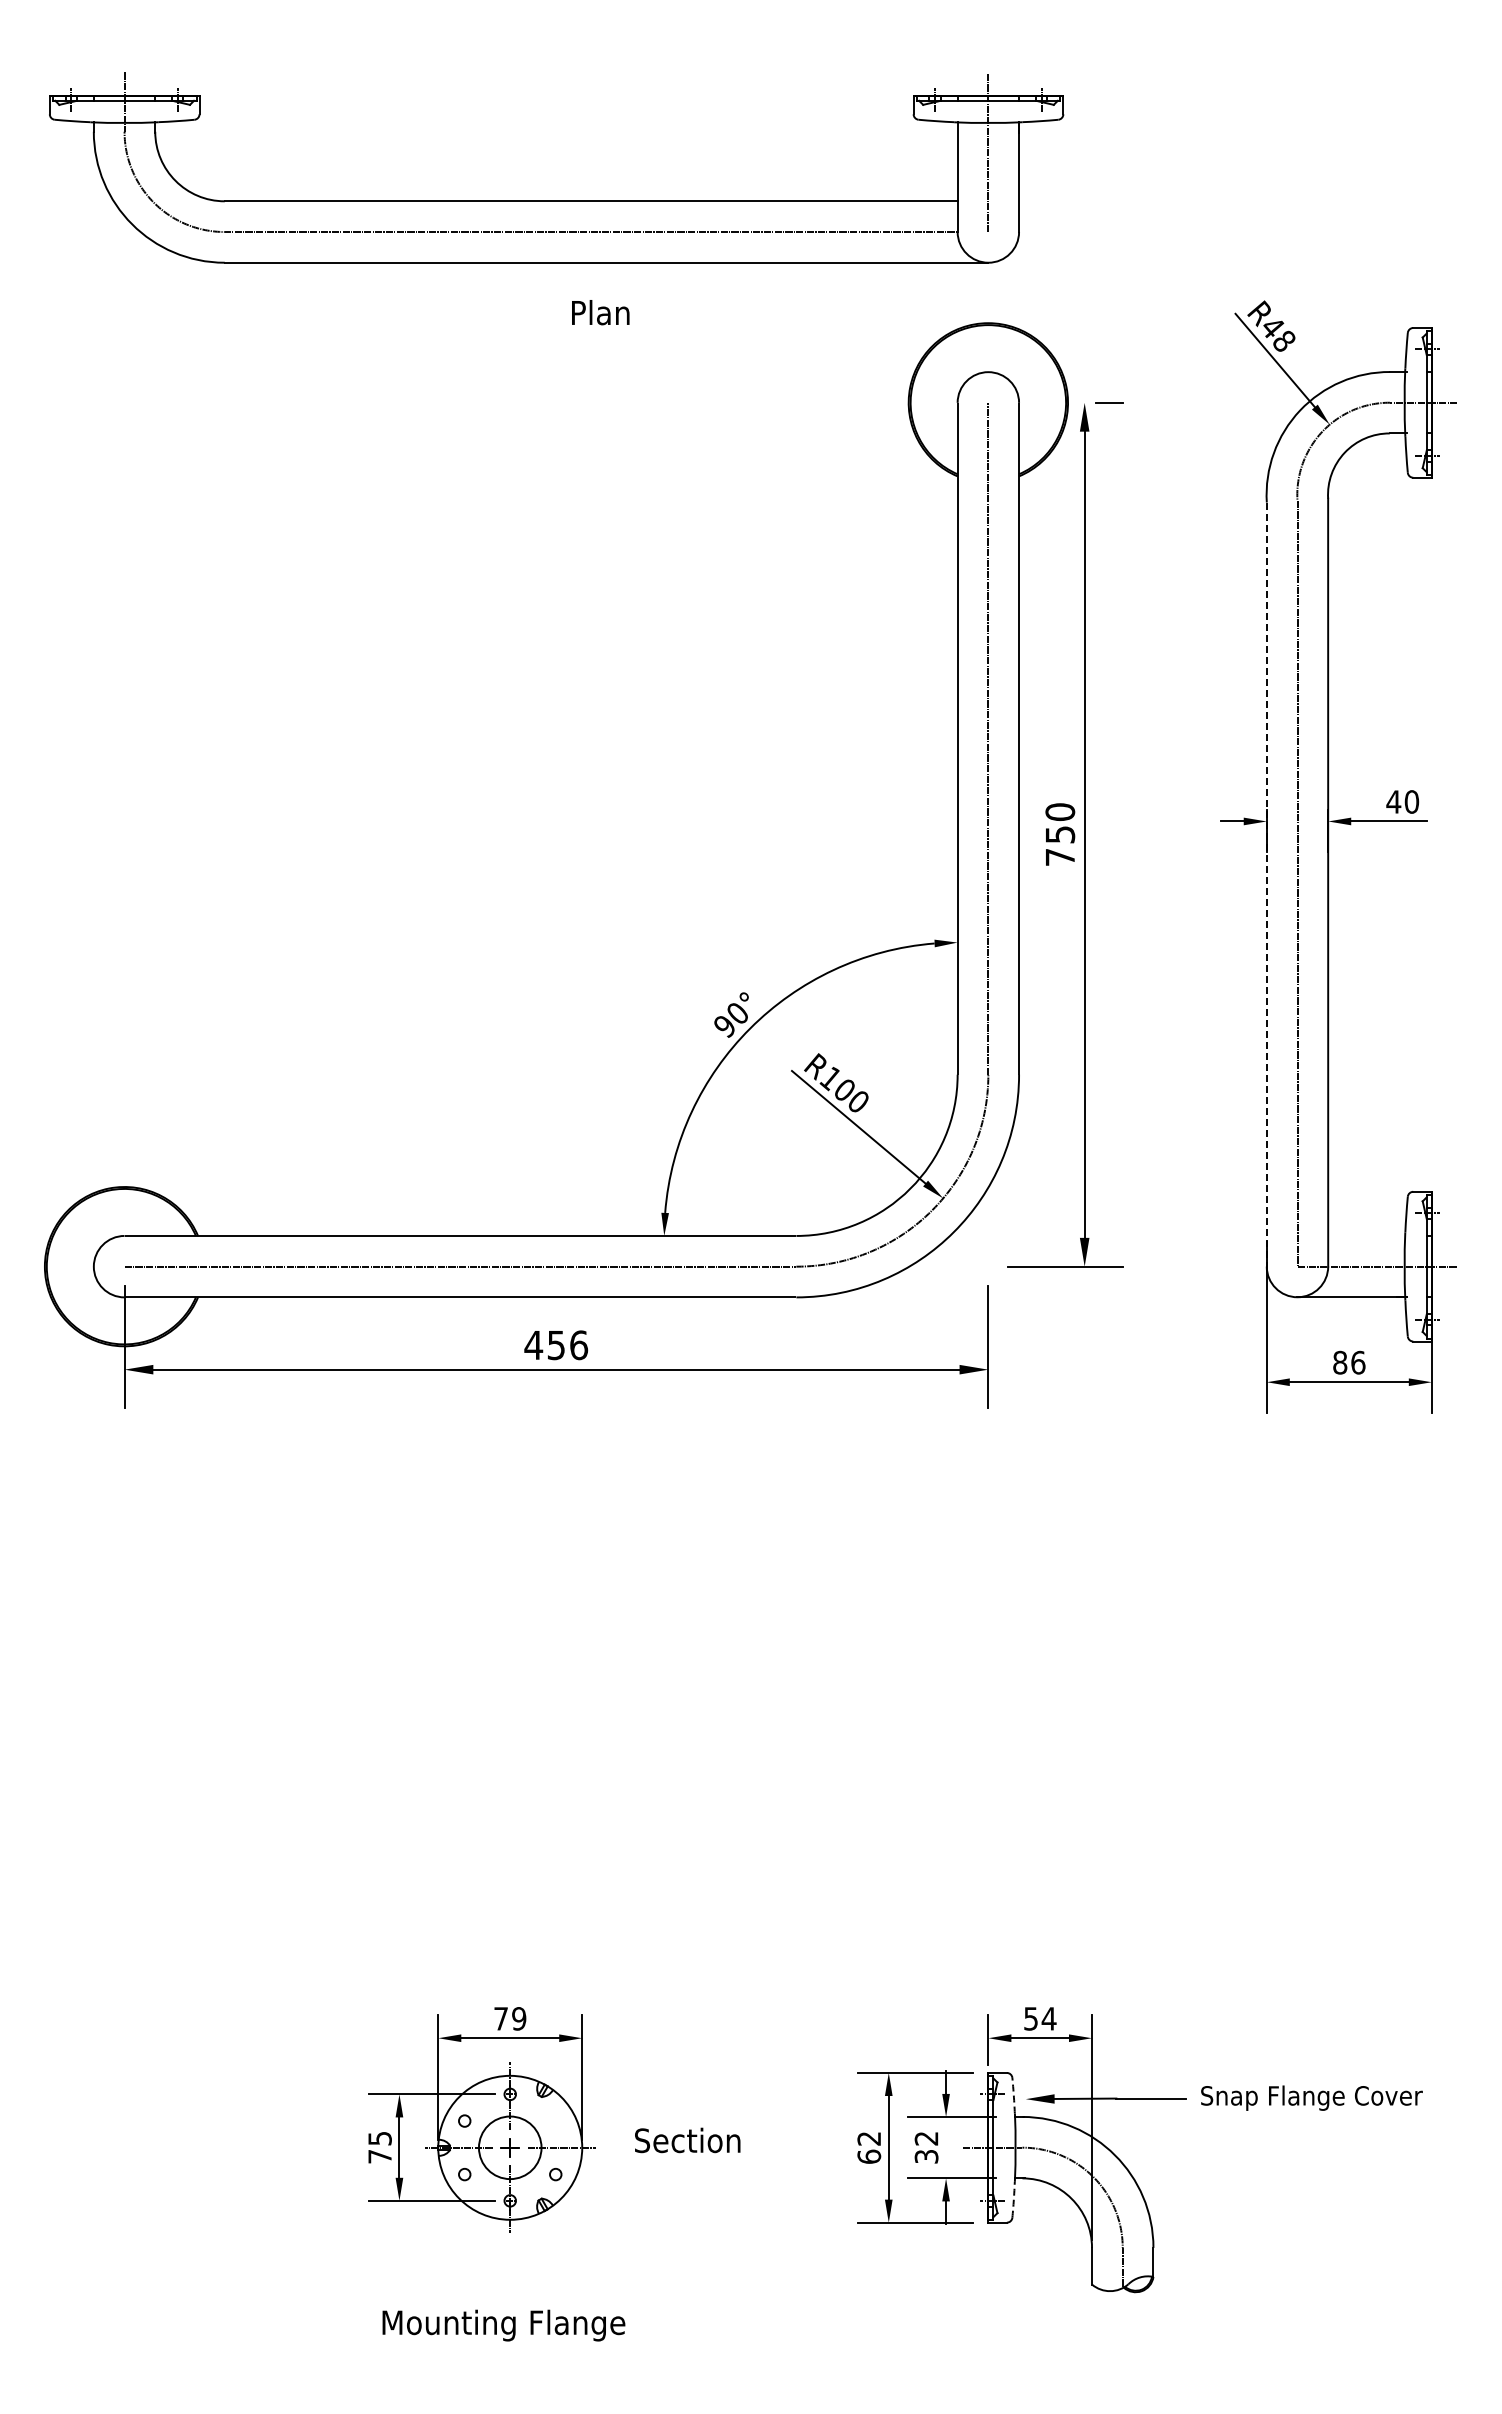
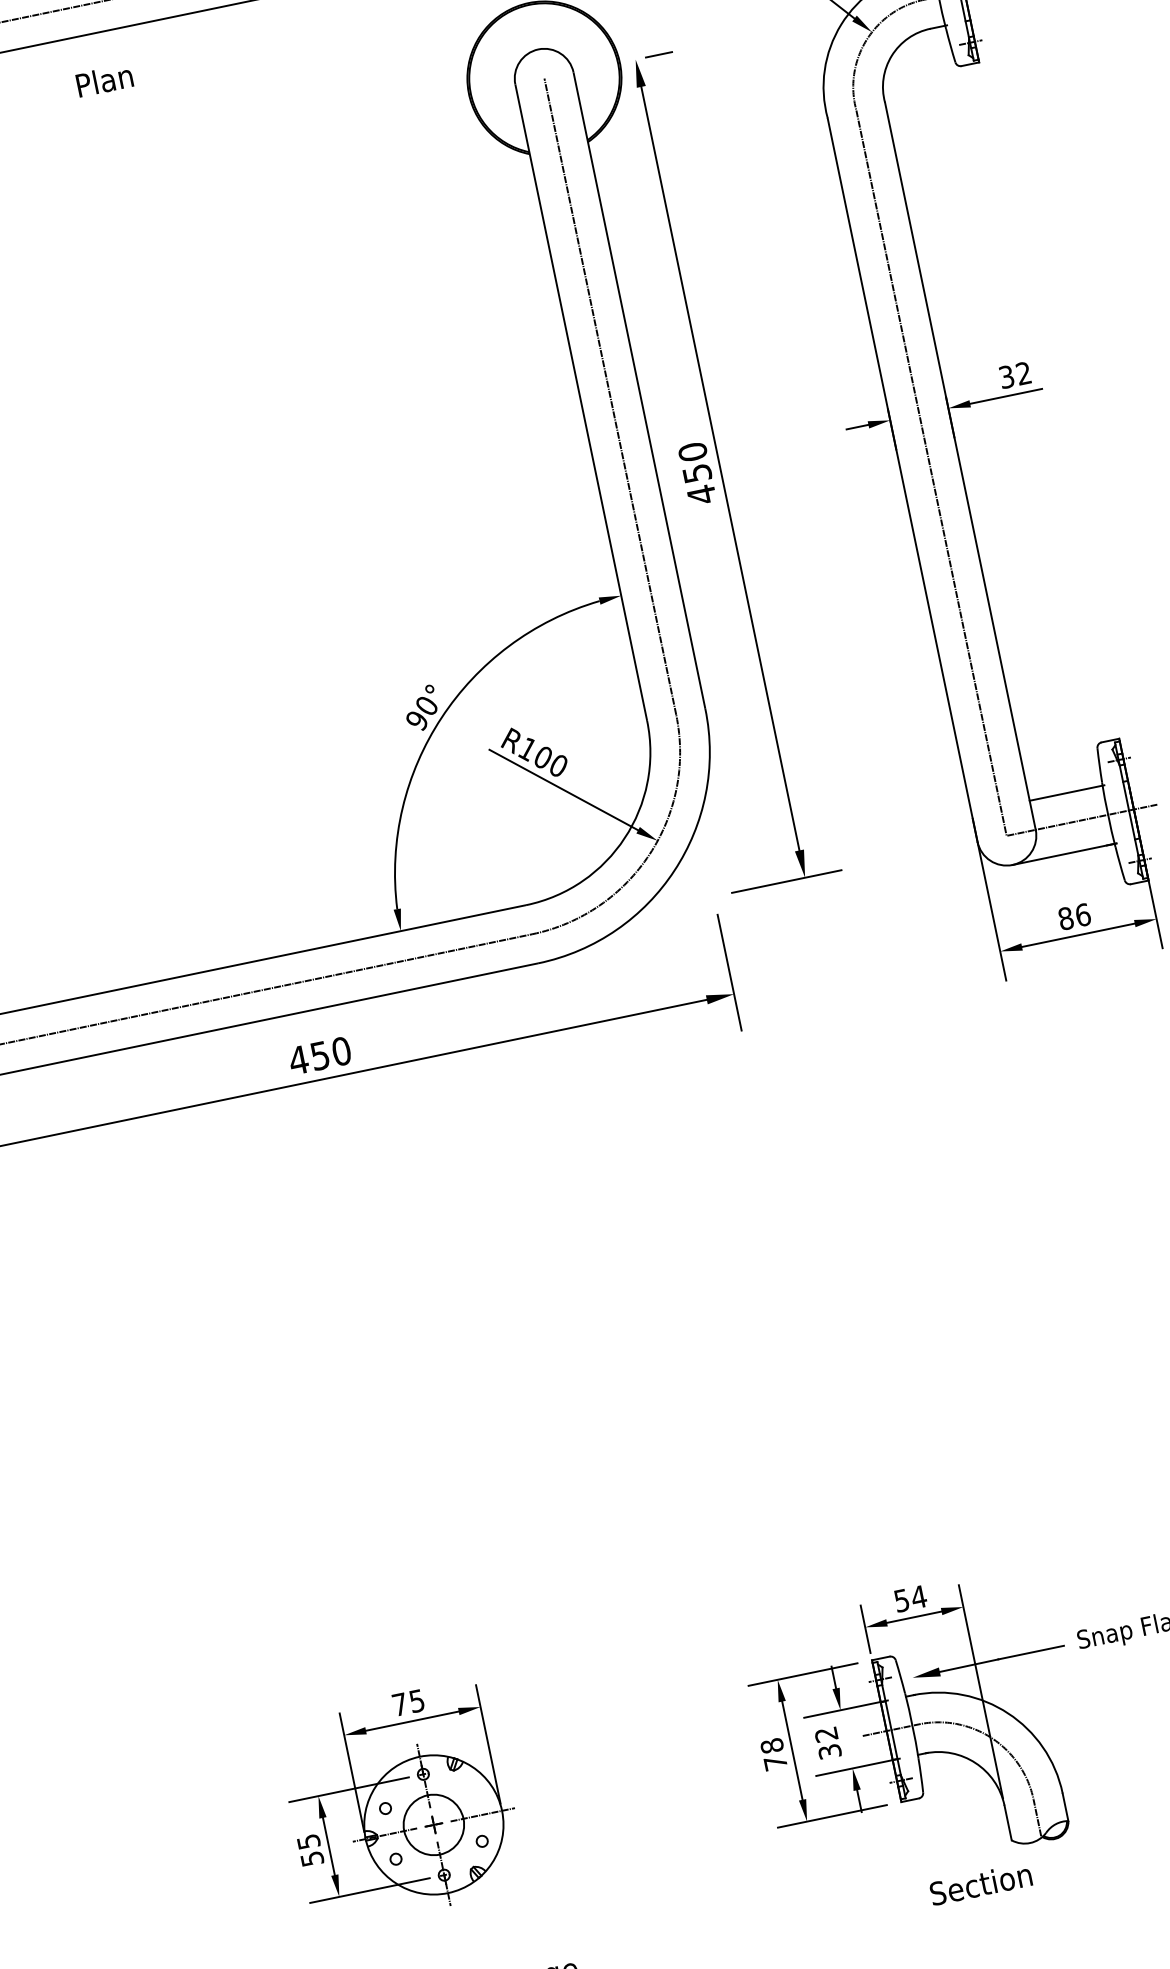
text: (600, 312) -> (104, 80), moved
text: (1402, 801) -> (1014, 374), 40 -> 32
text: (1060, 857) -> (701, 494), 750 -> 450
line: (1266, 884) -> (902, 480), dashed -> solid
line: (1367, 1235) -> (1066, 792), added
text: (579, 1344) -> (341, 1050), 456 -> 450
text: (519, 2018) -> (417, 1700), 79 -> 75
arc: (1013, 2095) -> (900, 1676), dashed -> solid
text: (687, 2140) -> (980, 1884), moved
text: (869, 2147) -> (774, 1754), 62 -> 78
text: (379, 2156) -> (311, 1858), 75 -> 55
arc: (1013, 2199) -> (920, 1775), dashed -> solid

